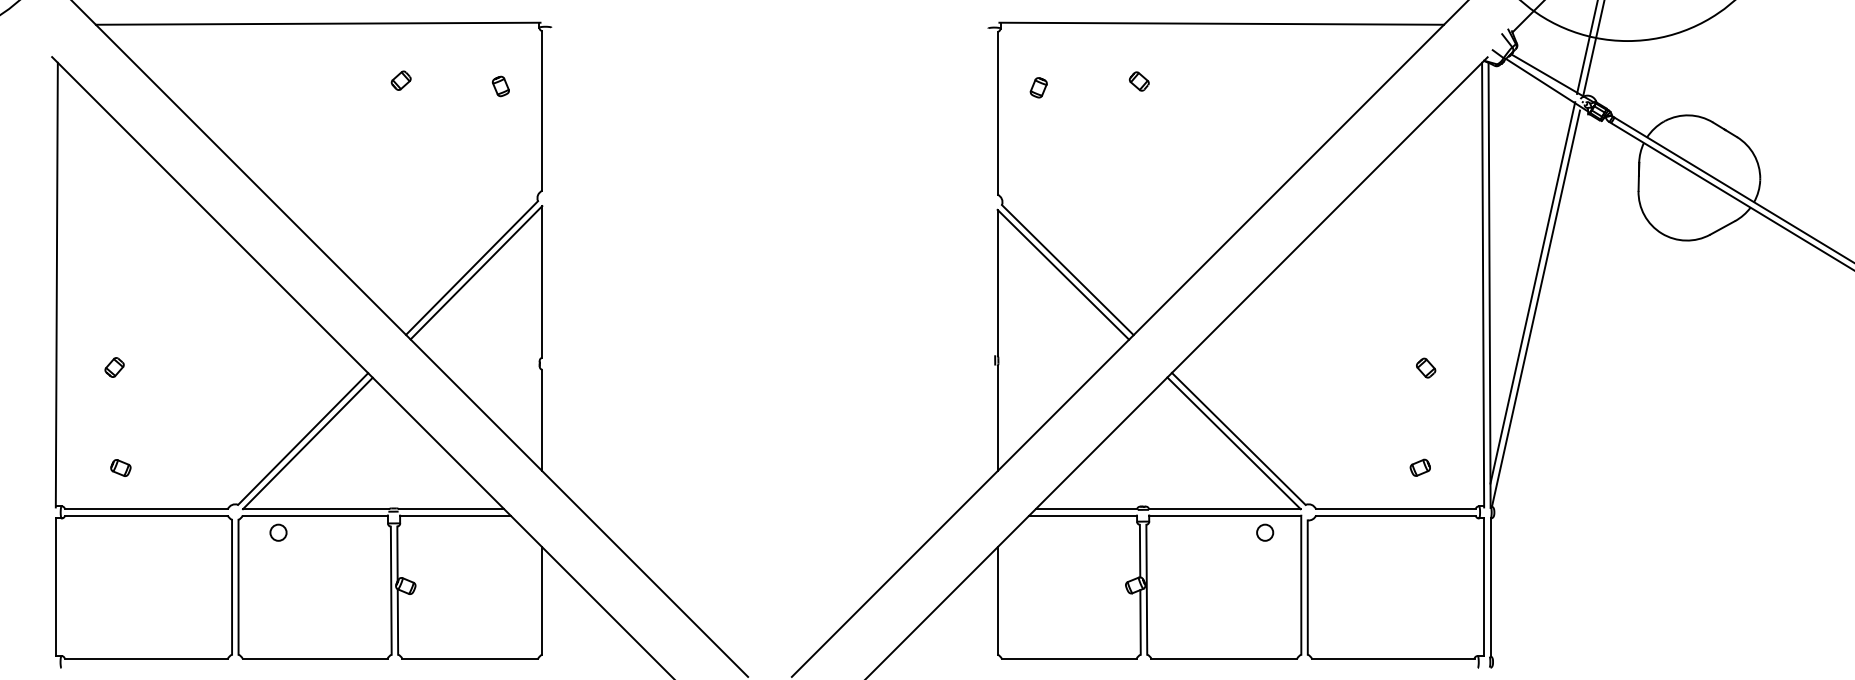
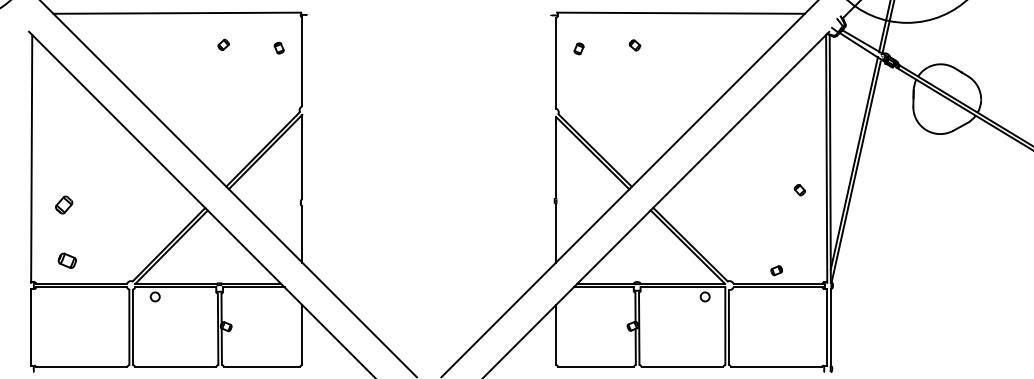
part: (113, 366) -> (63, 204), size x1.6
part: (1425, 368) -> (799, 190), moved
part: (121, 467) -> (67, 260), size x1.6
part: (1419, 467) -> (776, 270), moved

